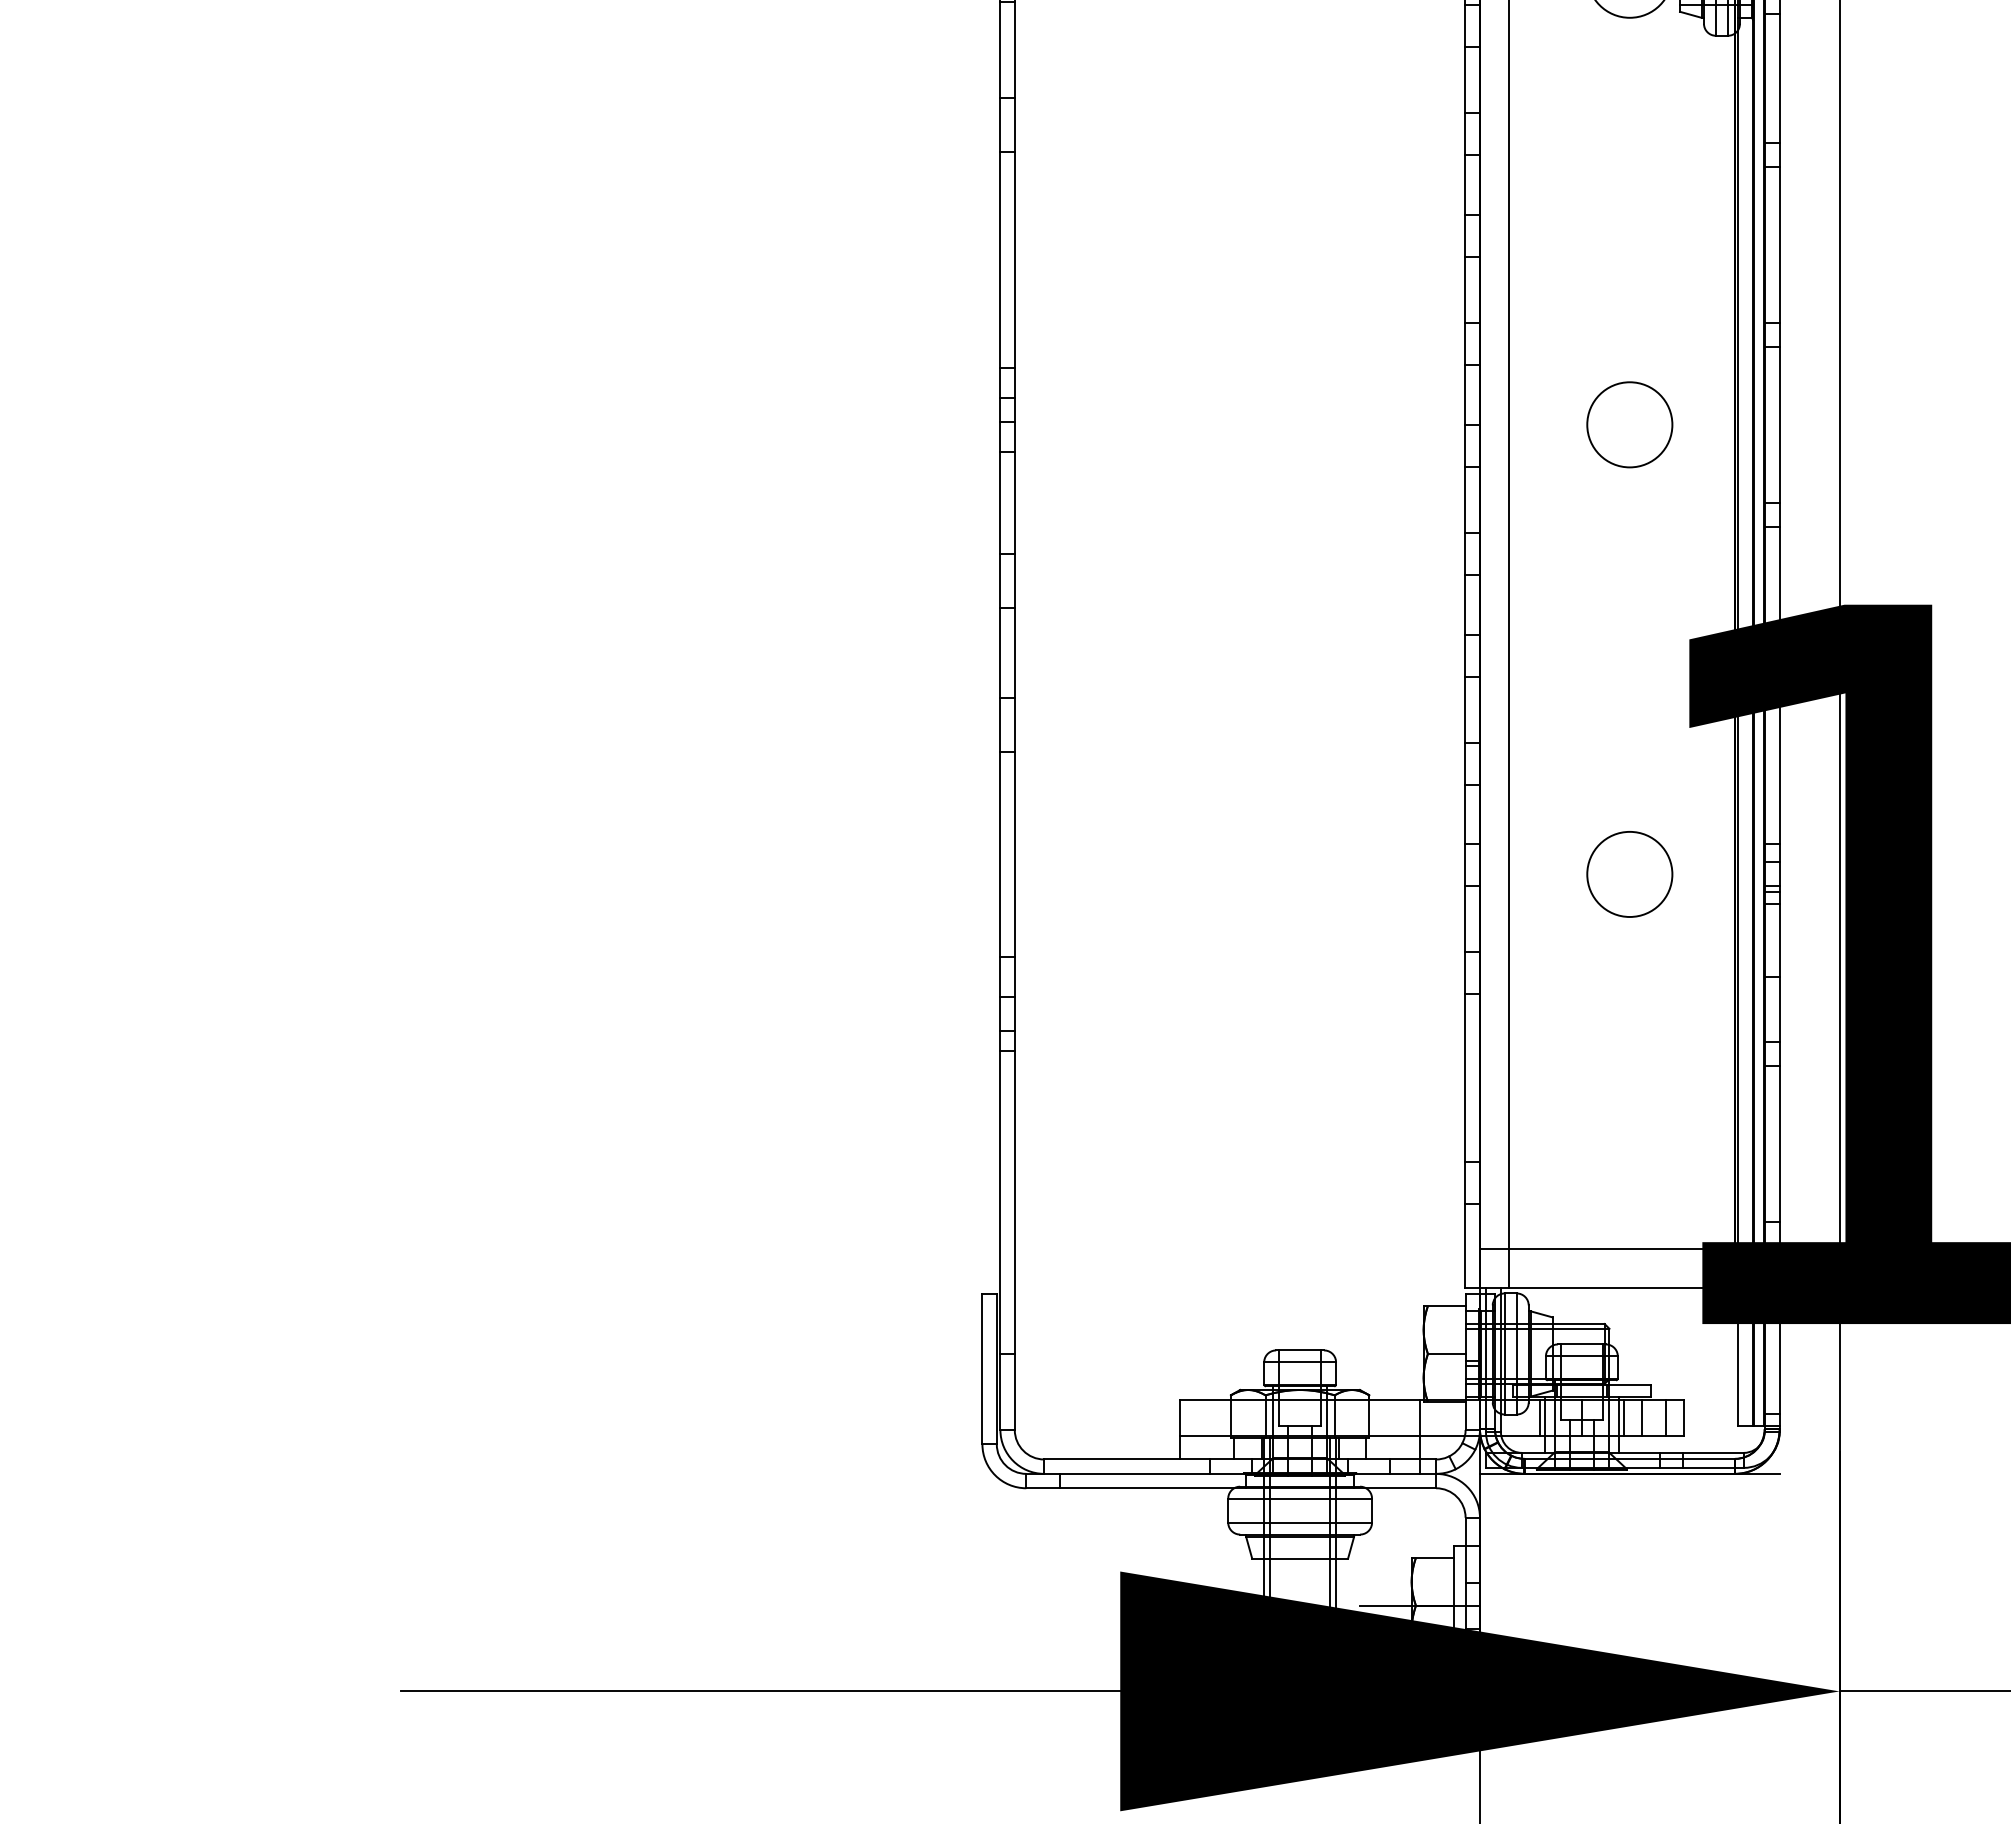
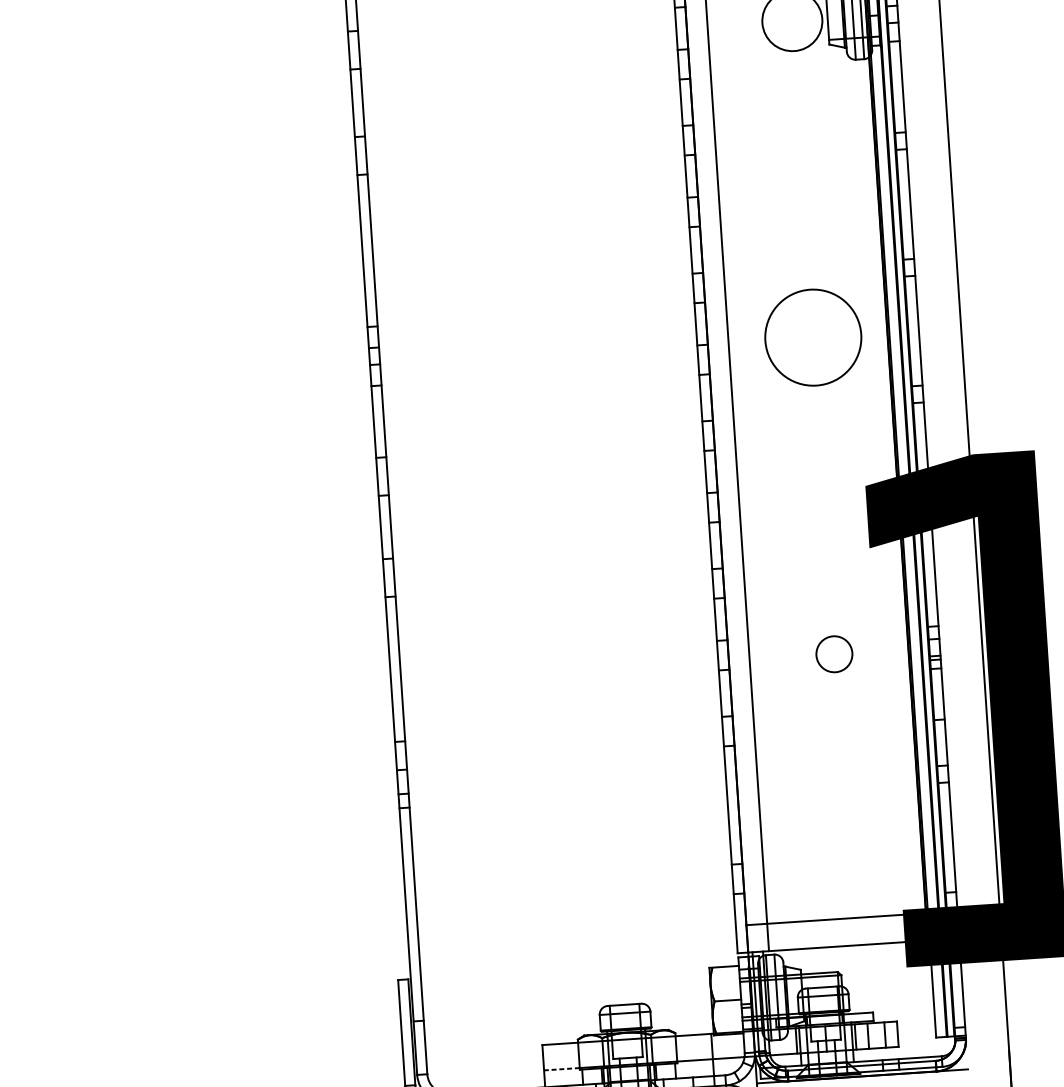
circle: (1629, 424) -> (813, 337), size x1.6
circle: (1629, 873) -> (834, 653), size x0.6
line: (1205, 1435) -> (561, 1069), solid -> dashed

